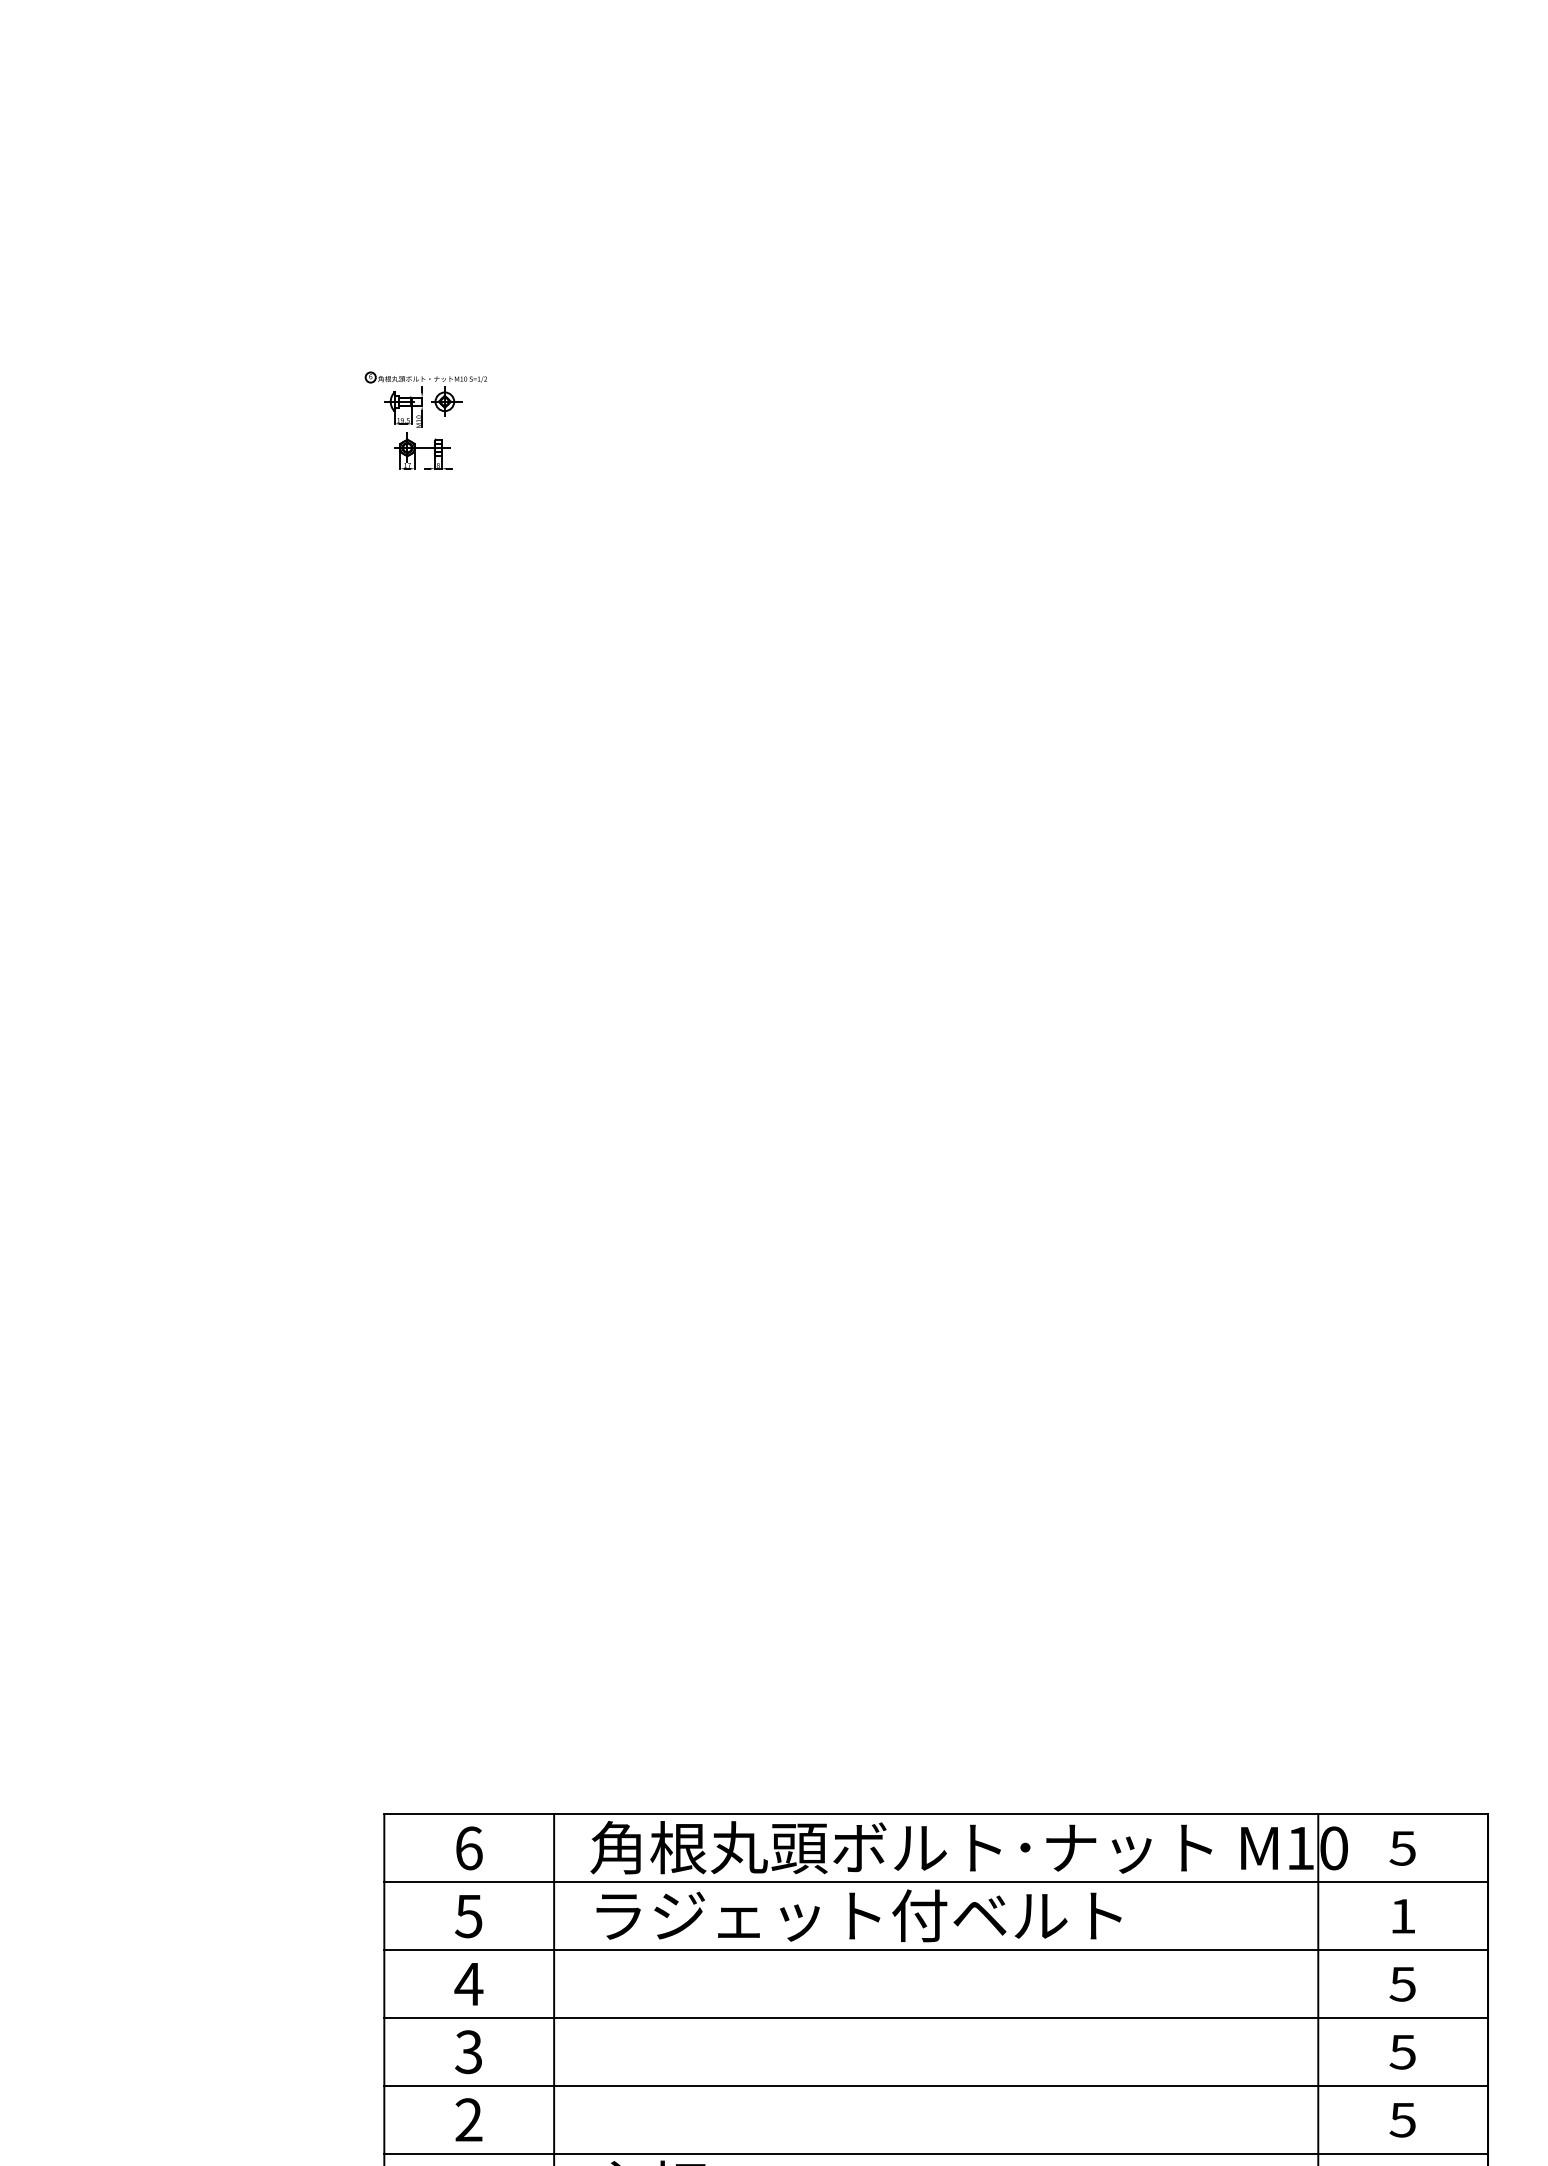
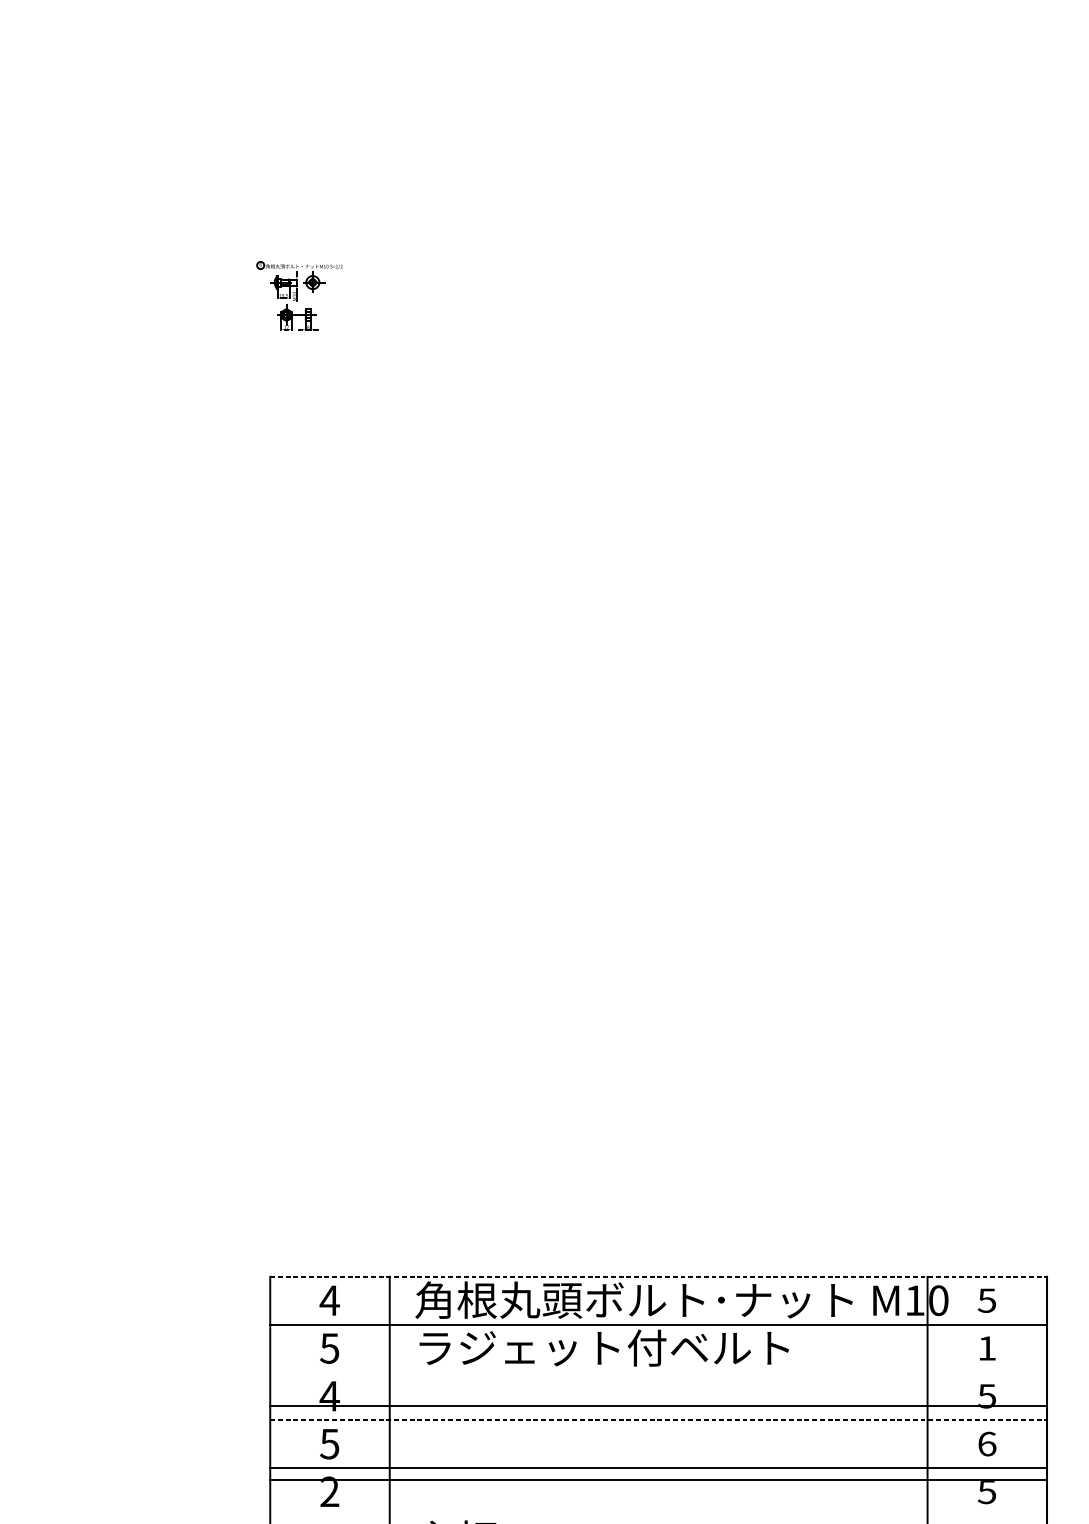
line: (936, 1814) -> (658, 1276), solid -> dashed
text: (468, 1848) -> (329, 1300), 6 -> 4
line: (936, 1950) -> (658, 1406), moved
line: (936, 2018) -> (658, 1420), solid -> dashed
text: (468, 2051) -> (329, 1443), 3 -> 5
text: (1402, 2051) -> (986, 1443), 5 -> 6
line: (936, 2154) -> (658, 1480), moved

